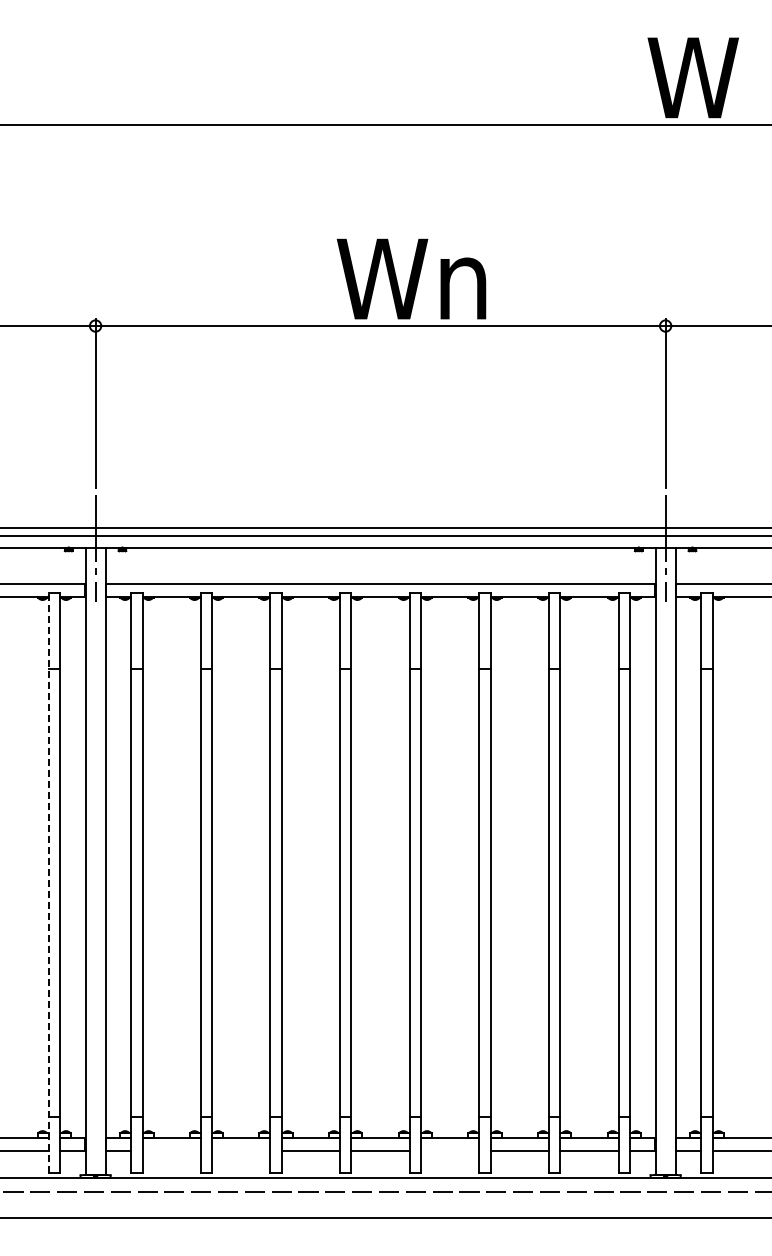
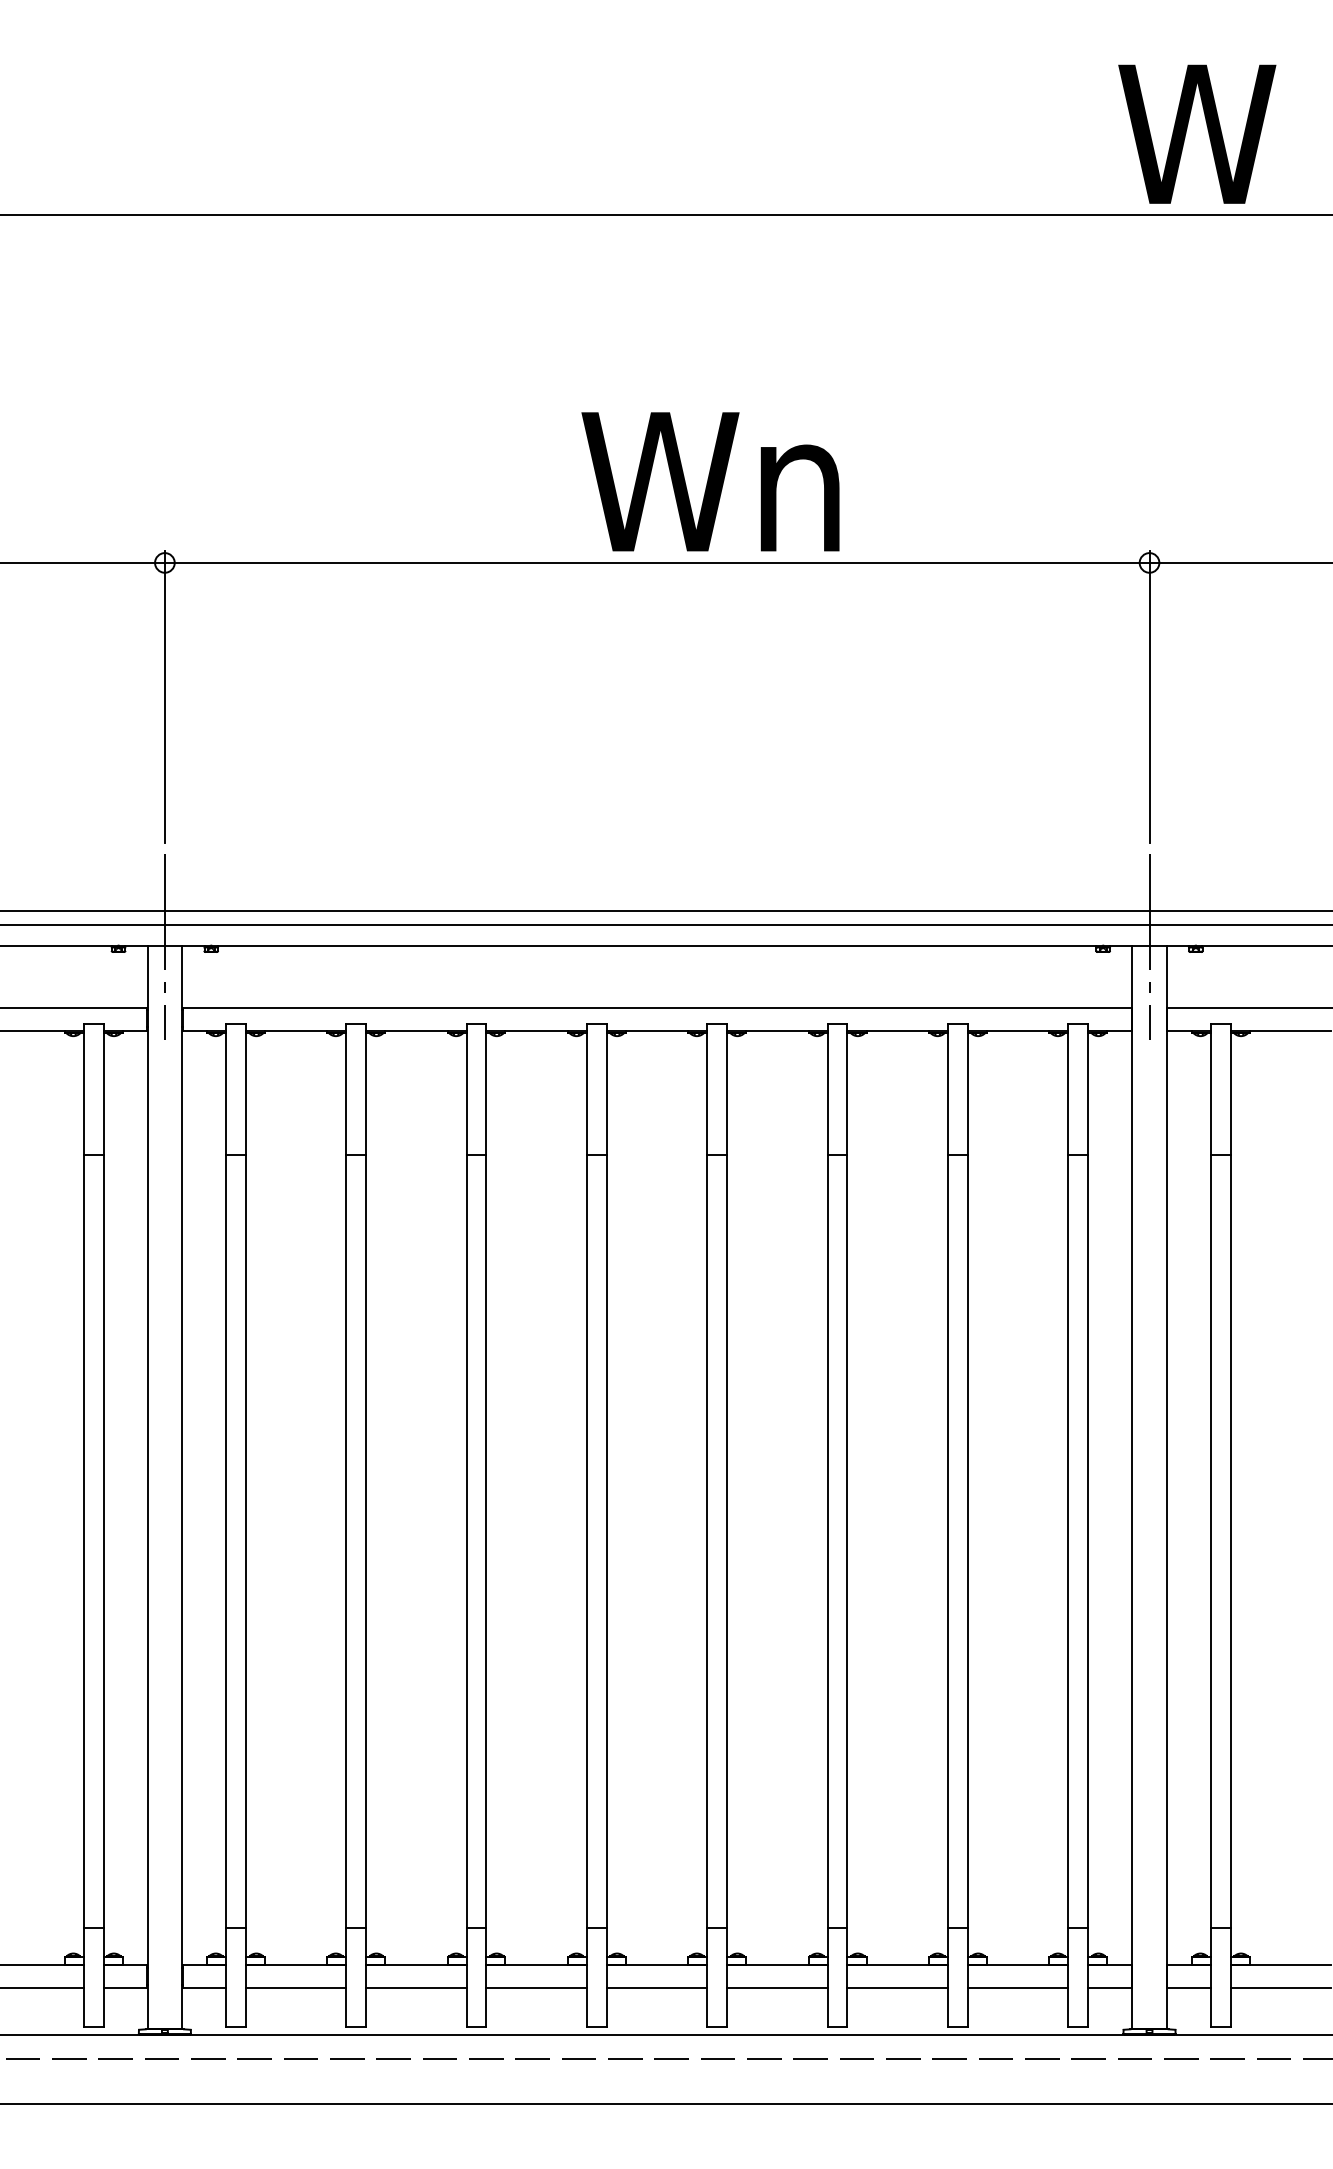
line: (48, 882) -> (83, 1524), dashed -> solid
line: (171, 1151) -> (295, 1988), added
line: (241, 1151) -> (416, 1988), added
line: (450, 1151) -> (777, 1988), added

